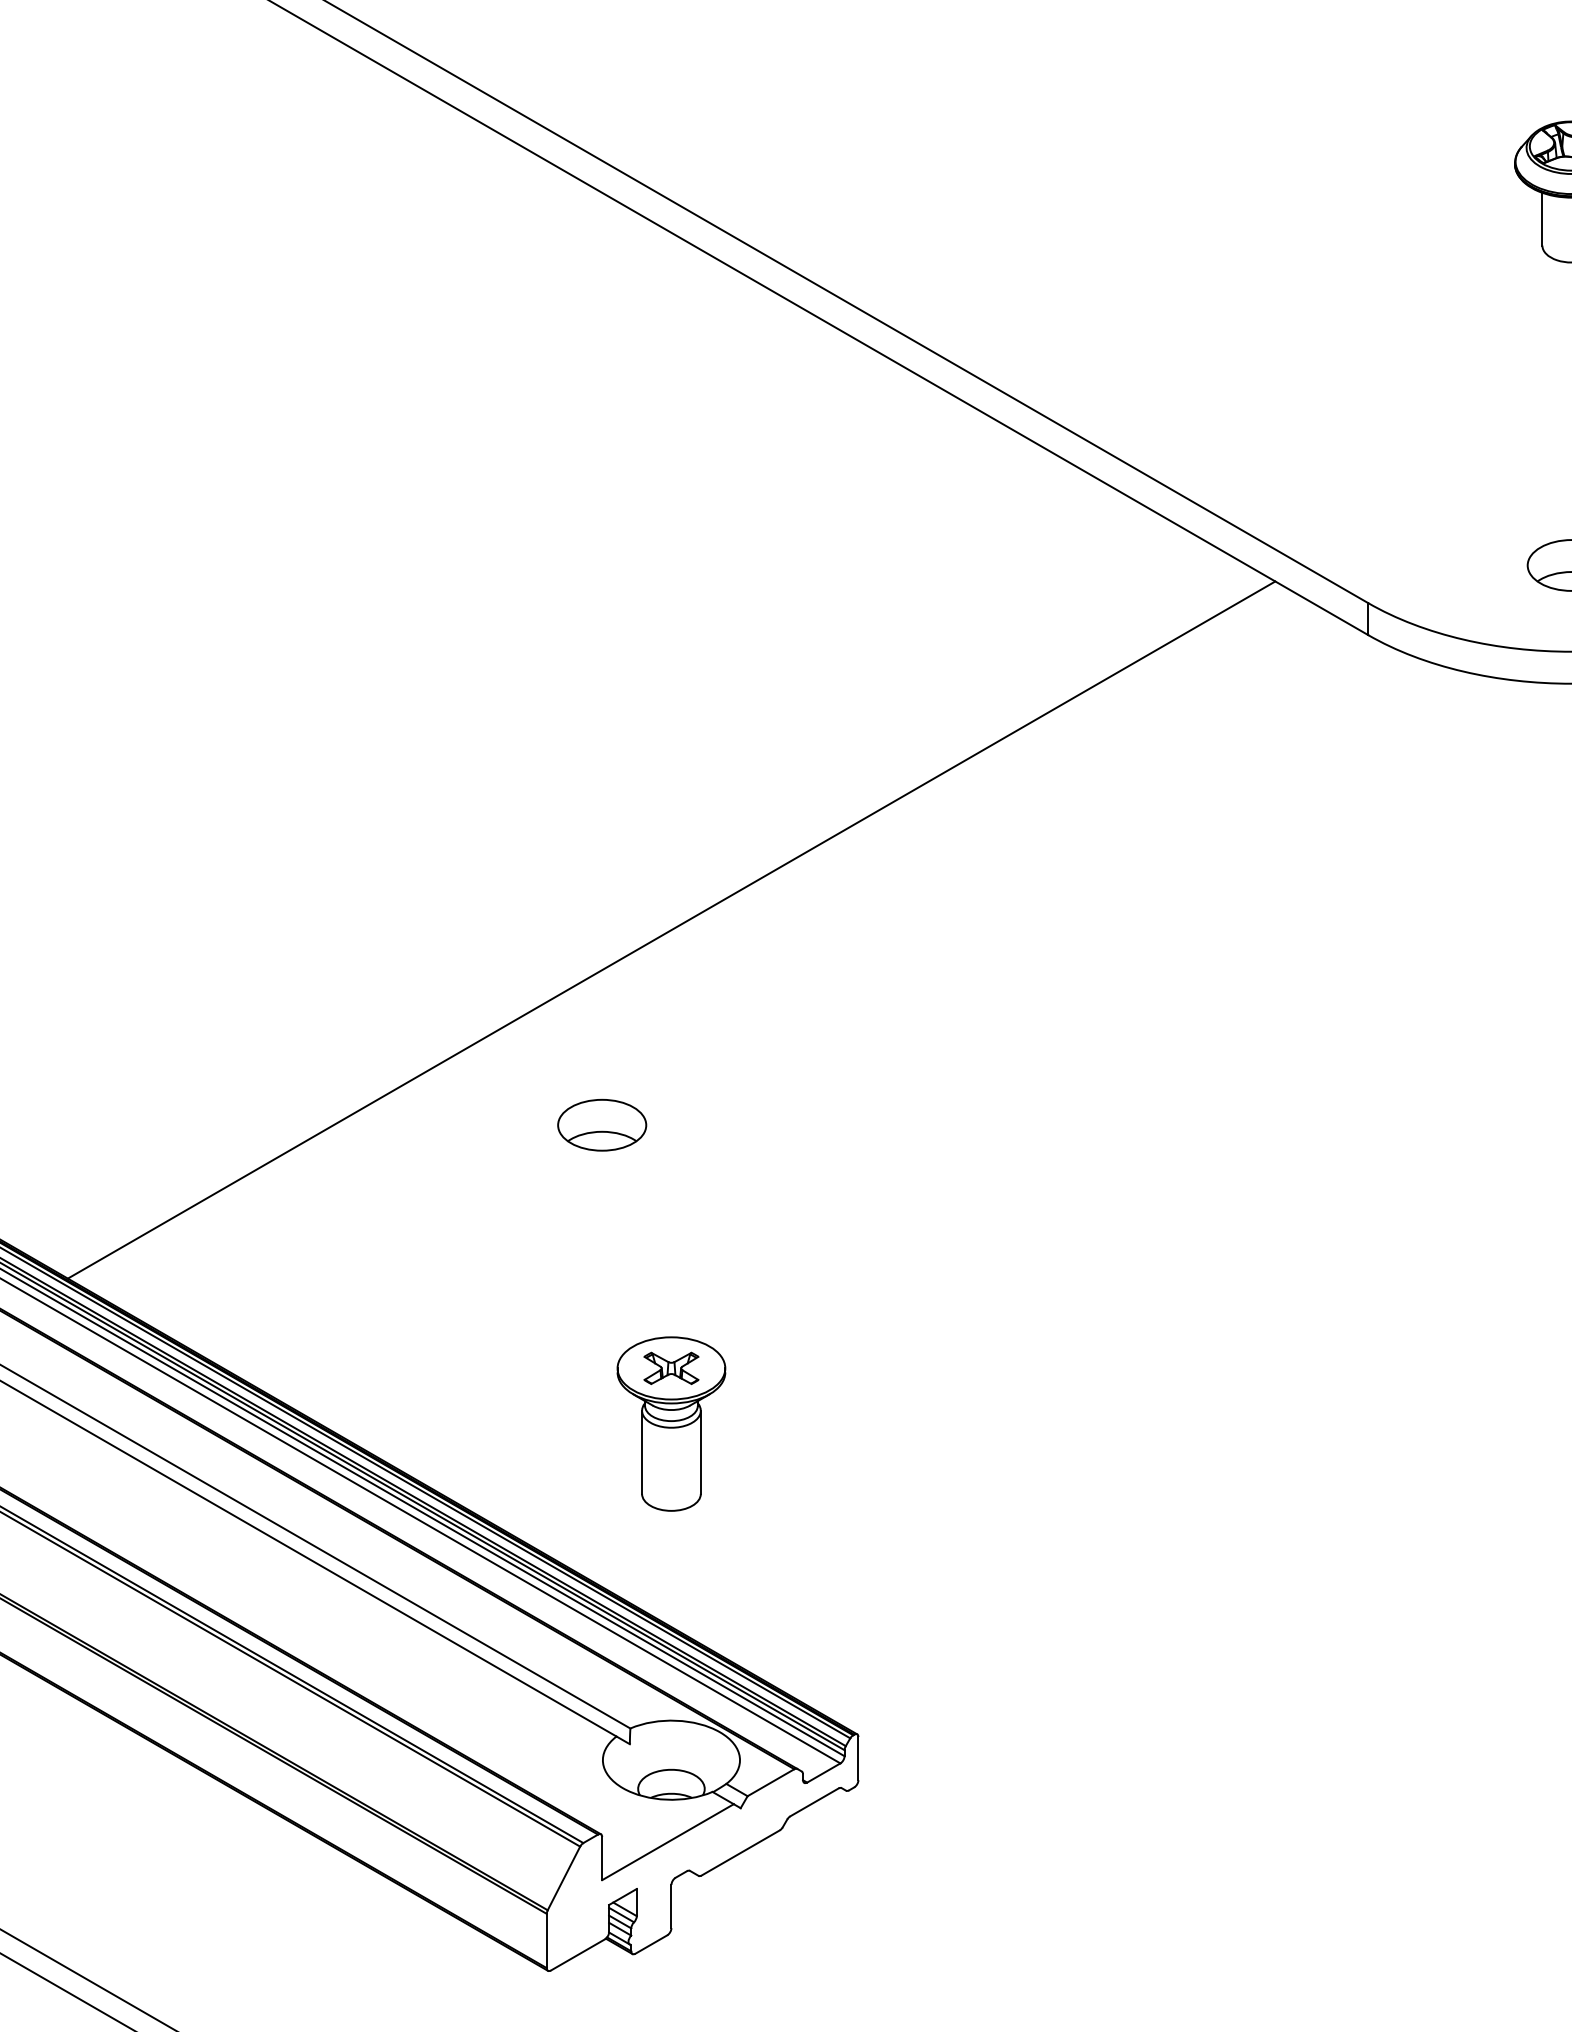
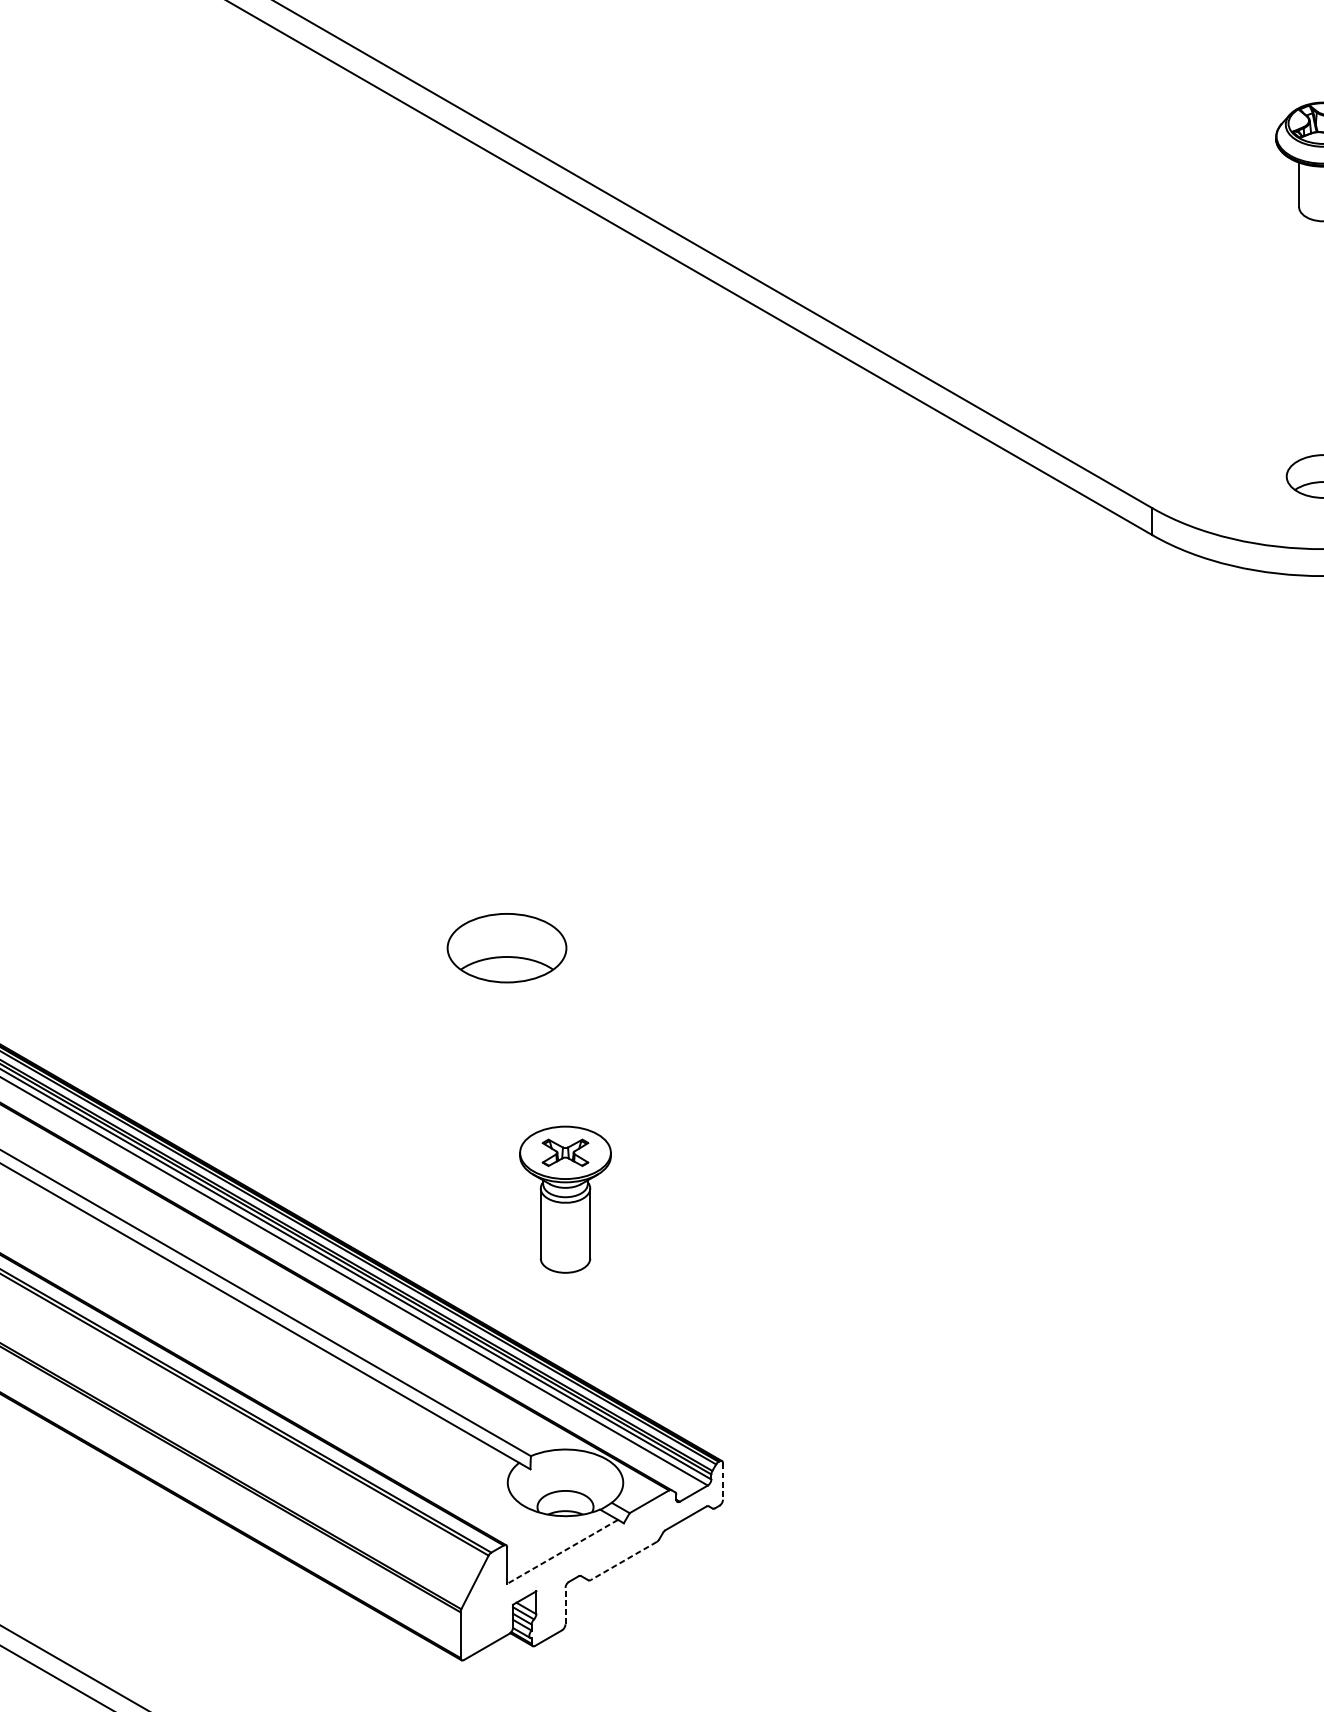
line: (671, 929) -> (565, 783), removed
part: (602, 1124) -> (507, 947), size x1.6
line: (858, 1758) -> (723, 1481), solid -> dashed
line: (667, 1842) -> (562, 1552), solid -> dashed
line: (740, 1853) -> (623, 1561), solid -> dashed
line: (671, 1906) -> (565, 1606), solid -> dashed

